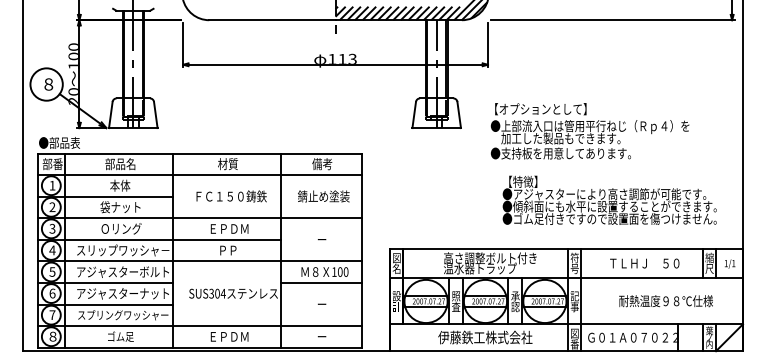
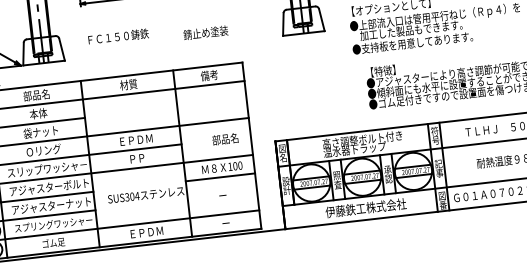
text: (231, 196) -> (118, 36), moved
text: (323, 196) -> (205, 32), moved
text: (332, 239) -> (225, 139), ー -> 部品名

